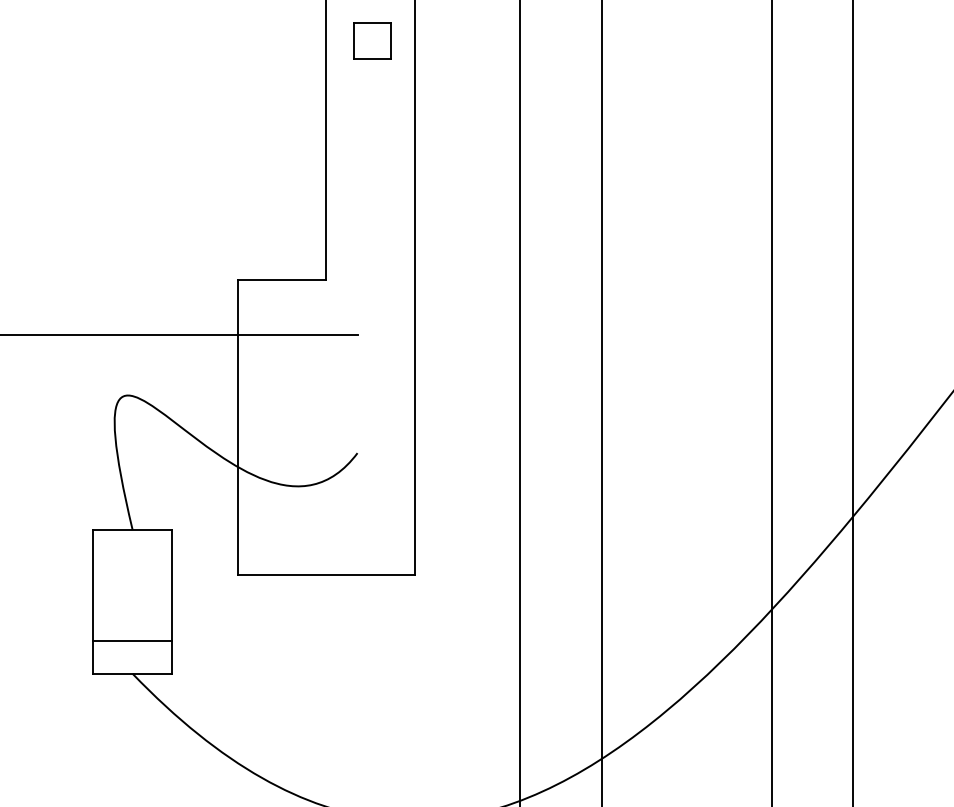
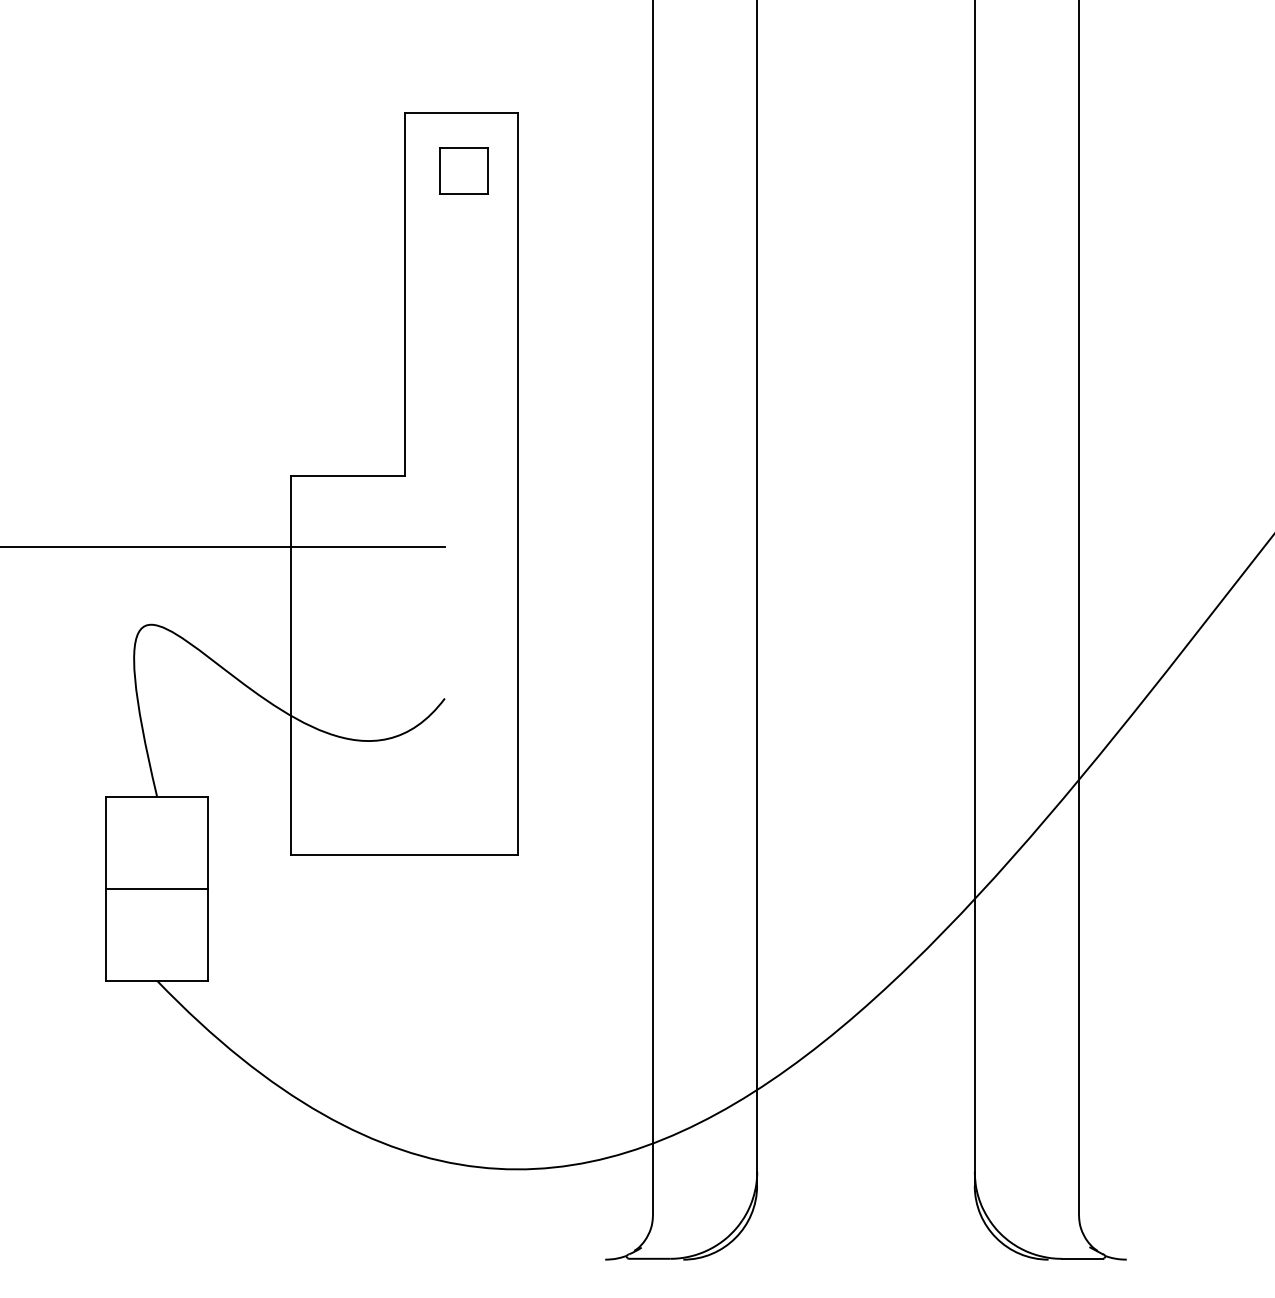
line: (132, 640) -> (157, 888), moved

